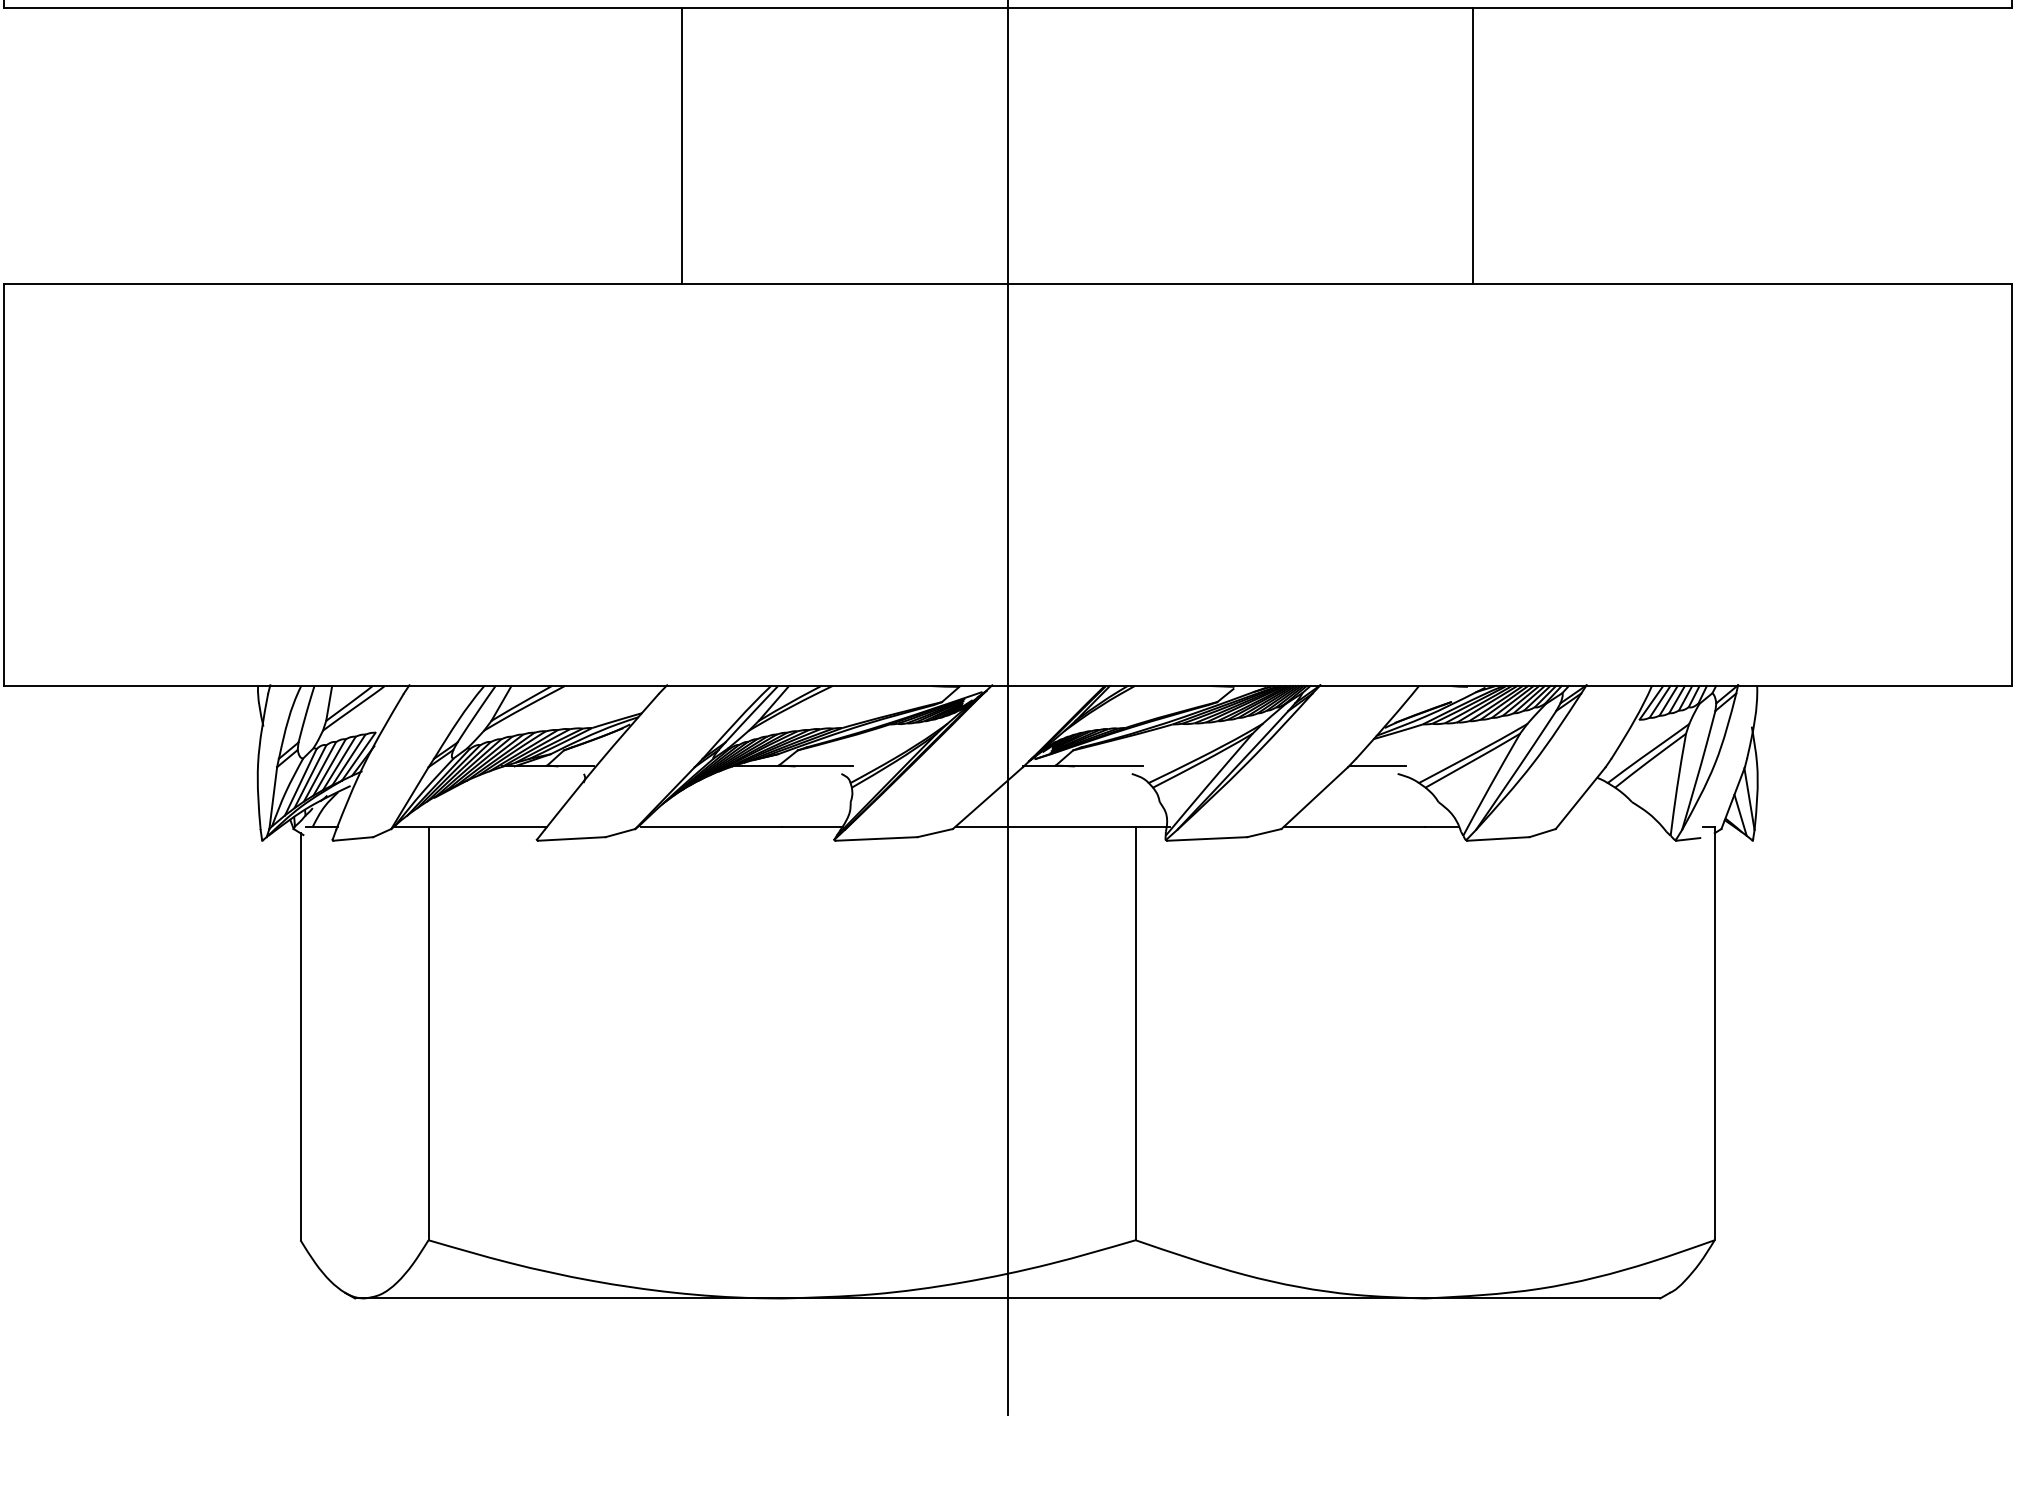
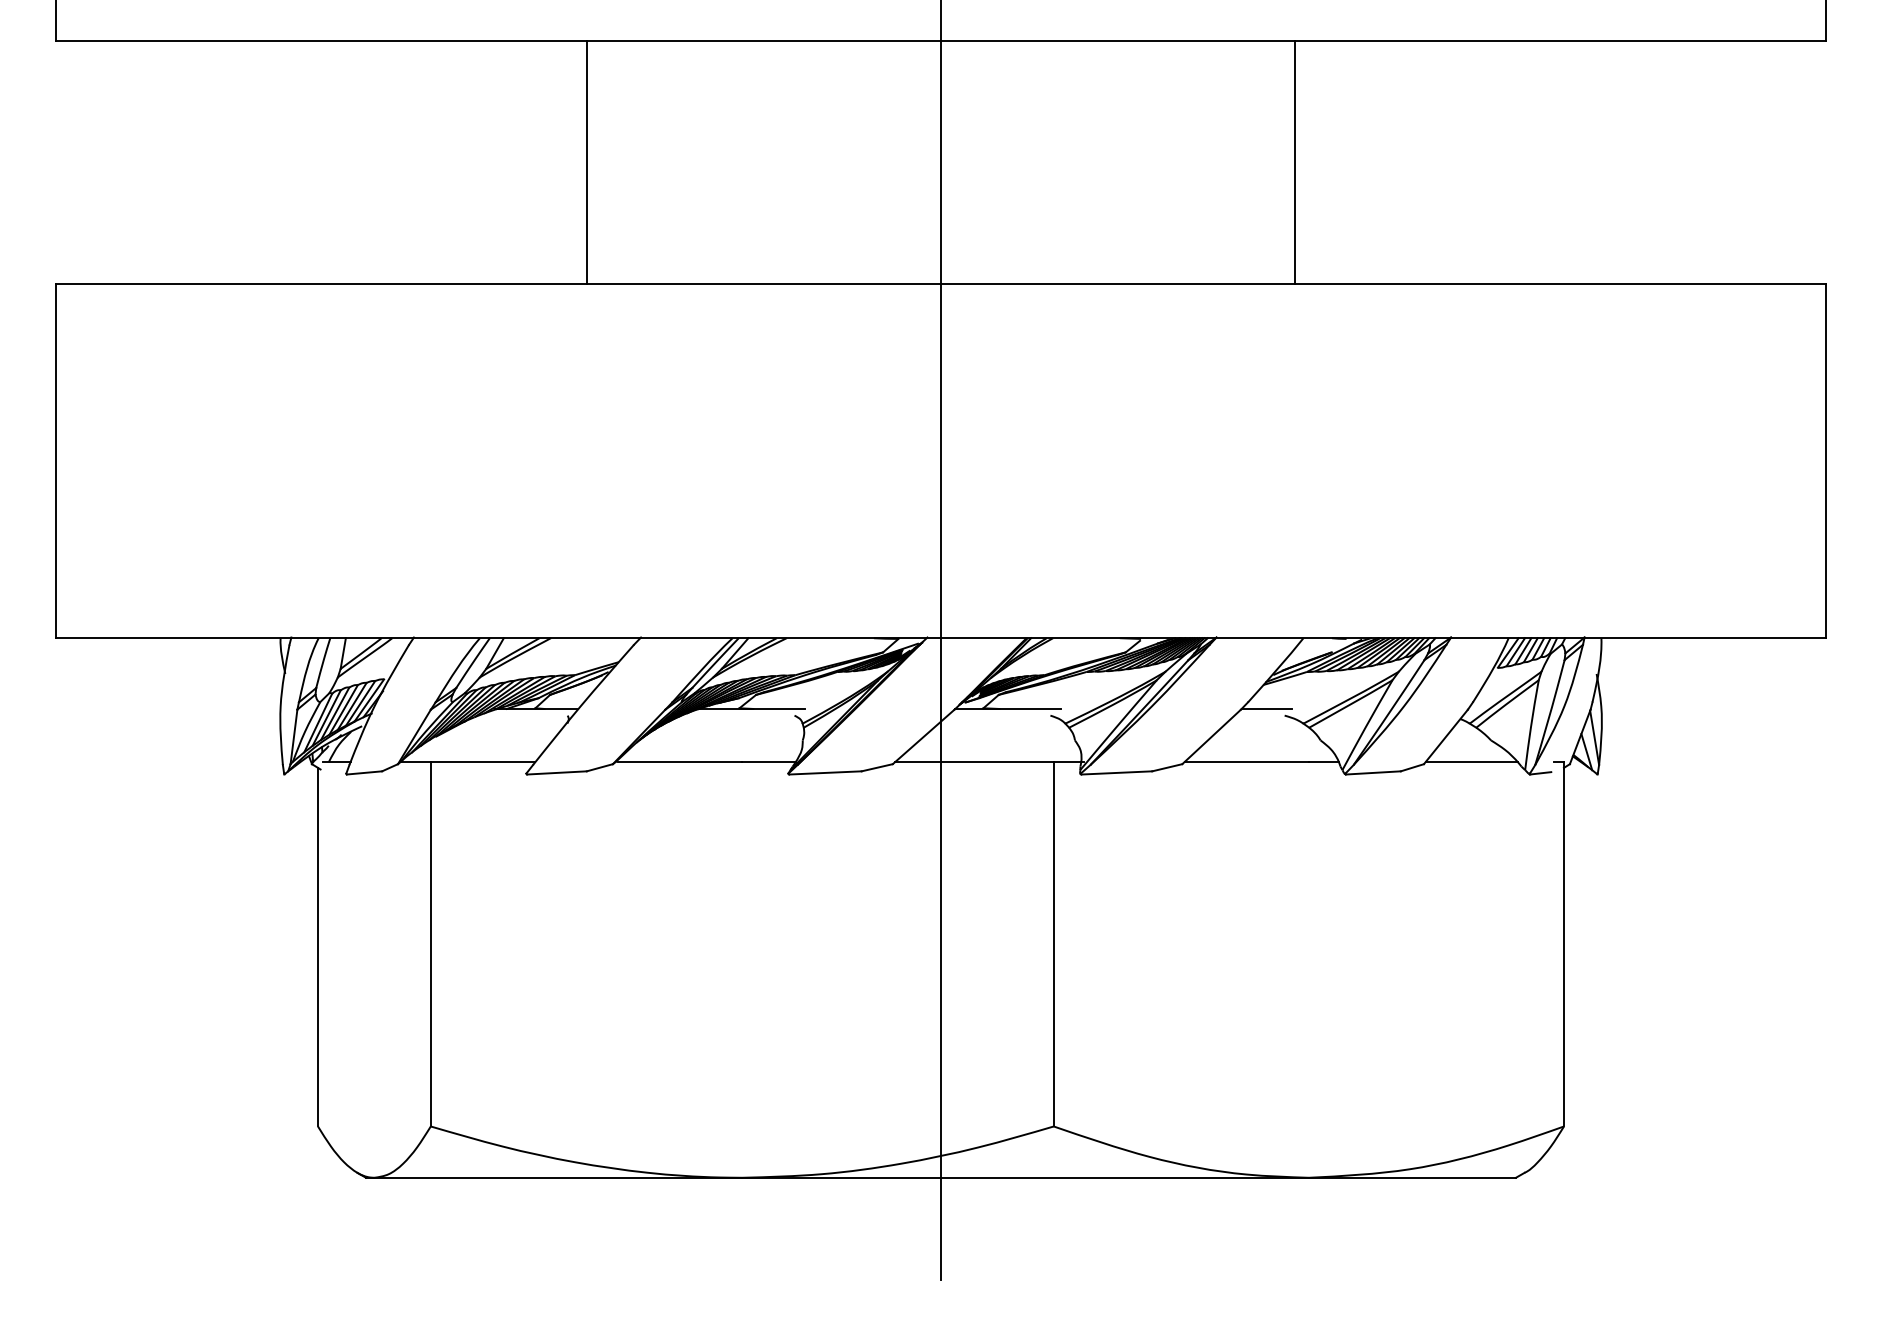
line: (682, 146) -> (587, 162), moved
line: (1472, 146) -> (1294, 162), moved
line: (1609, 827) -> (1471, 762), added

